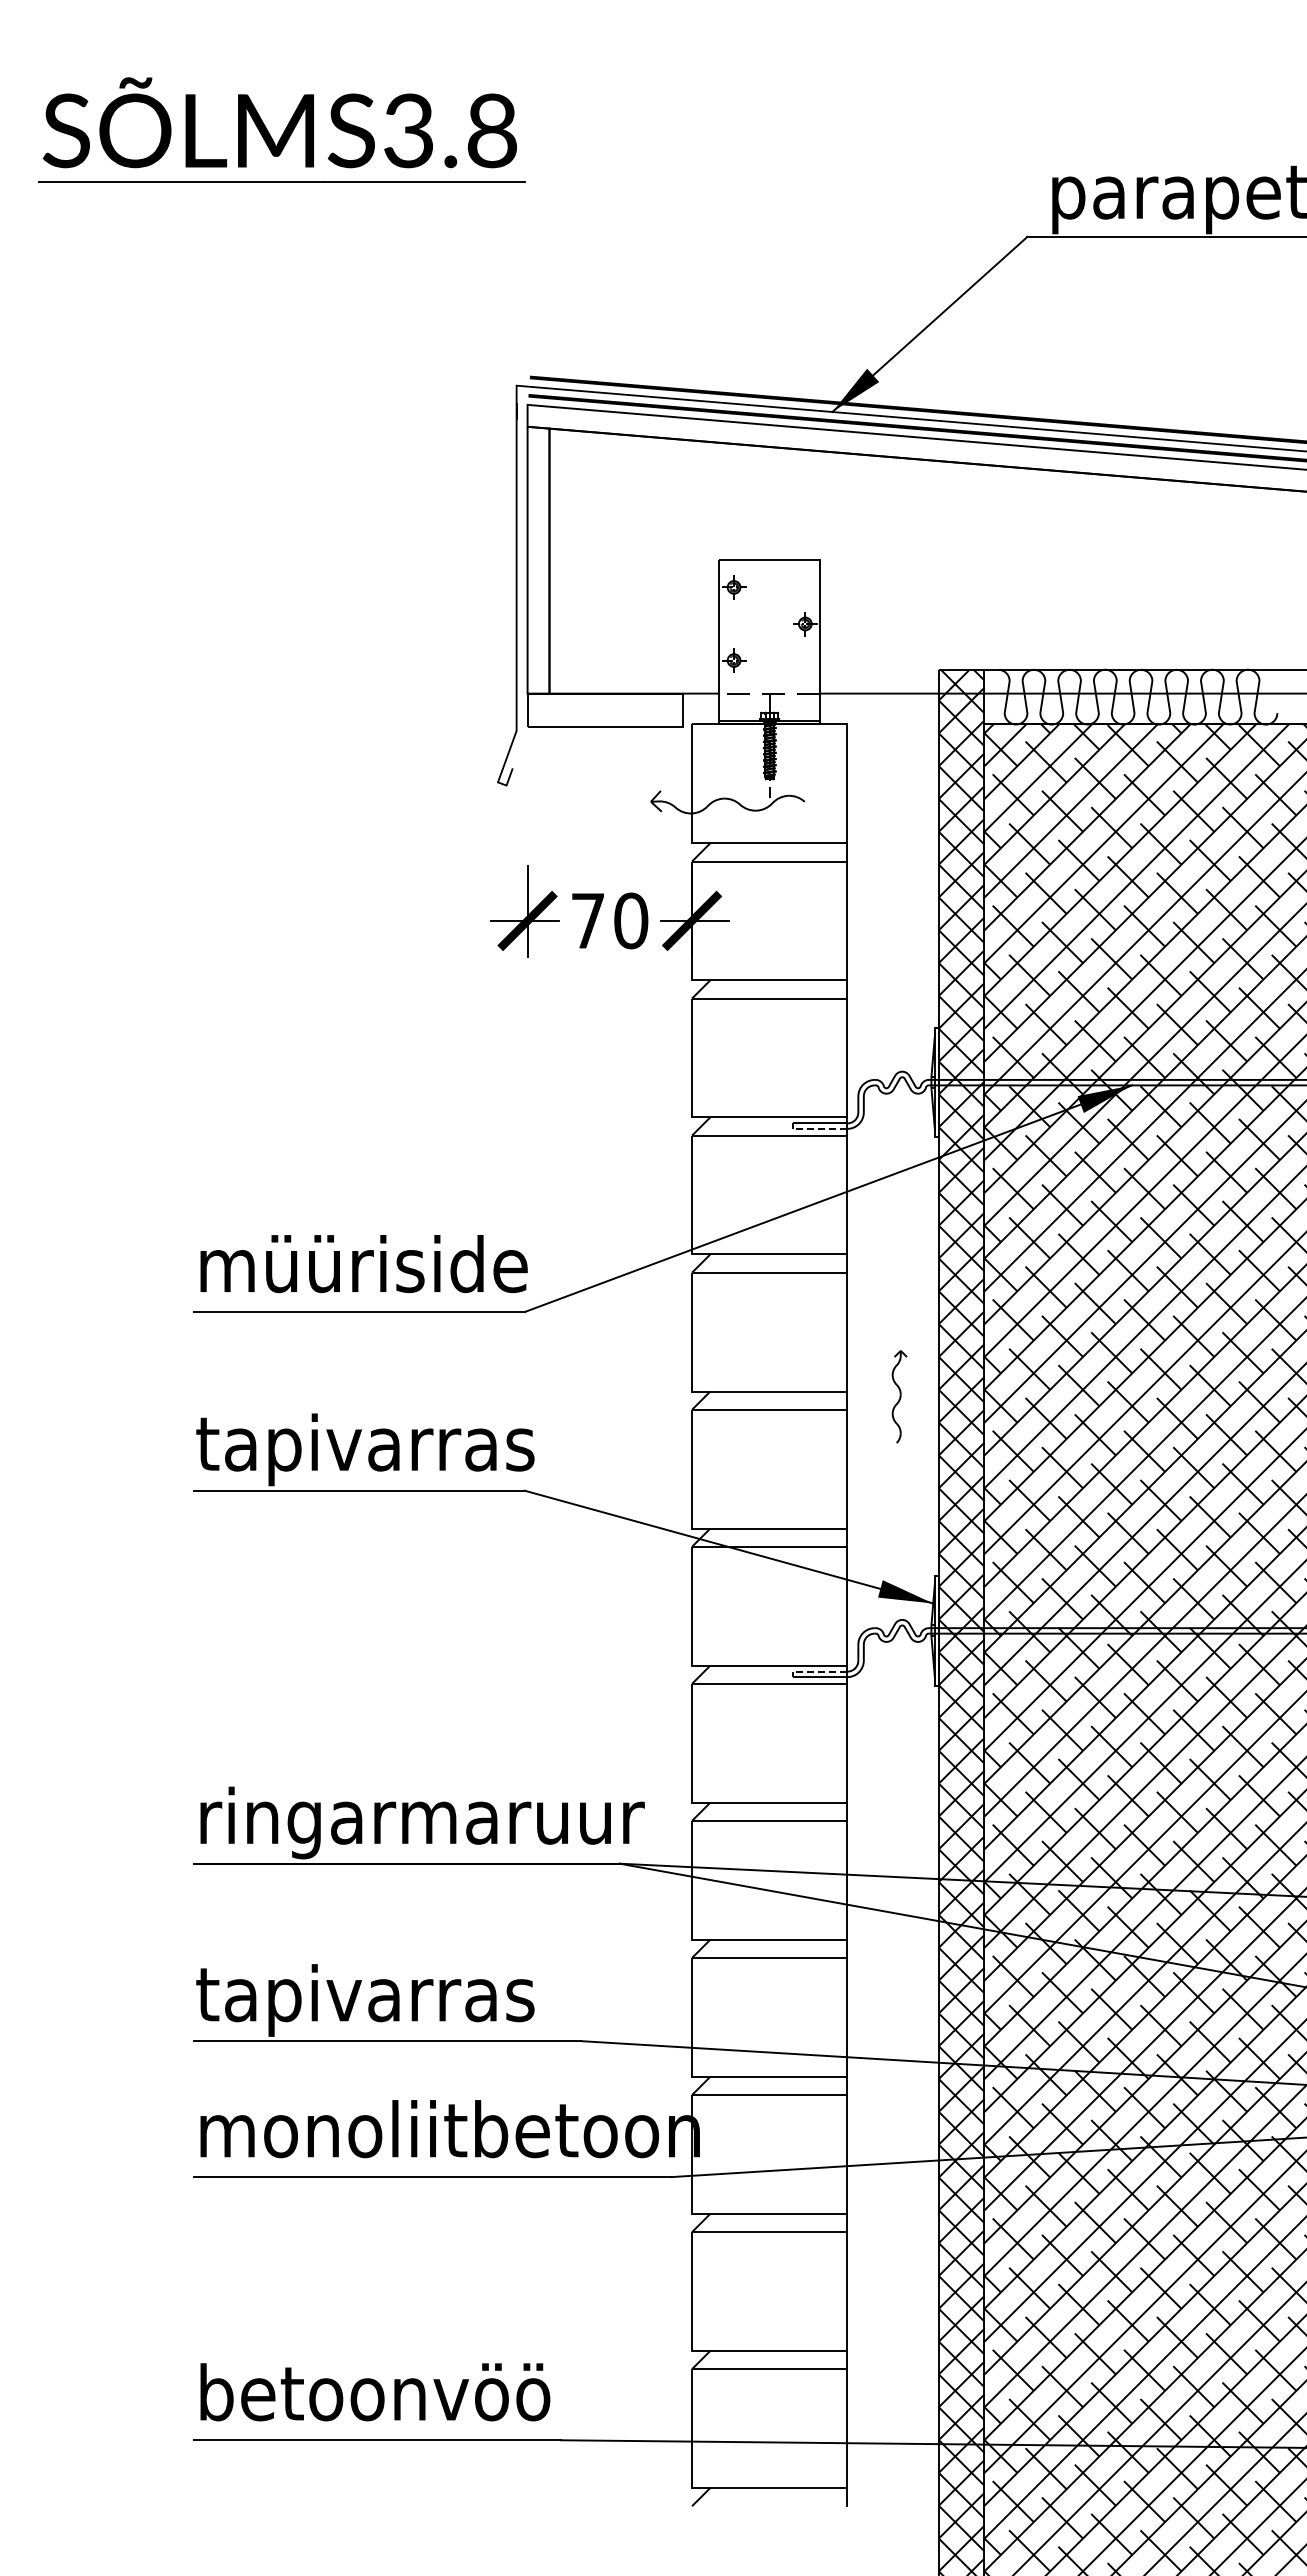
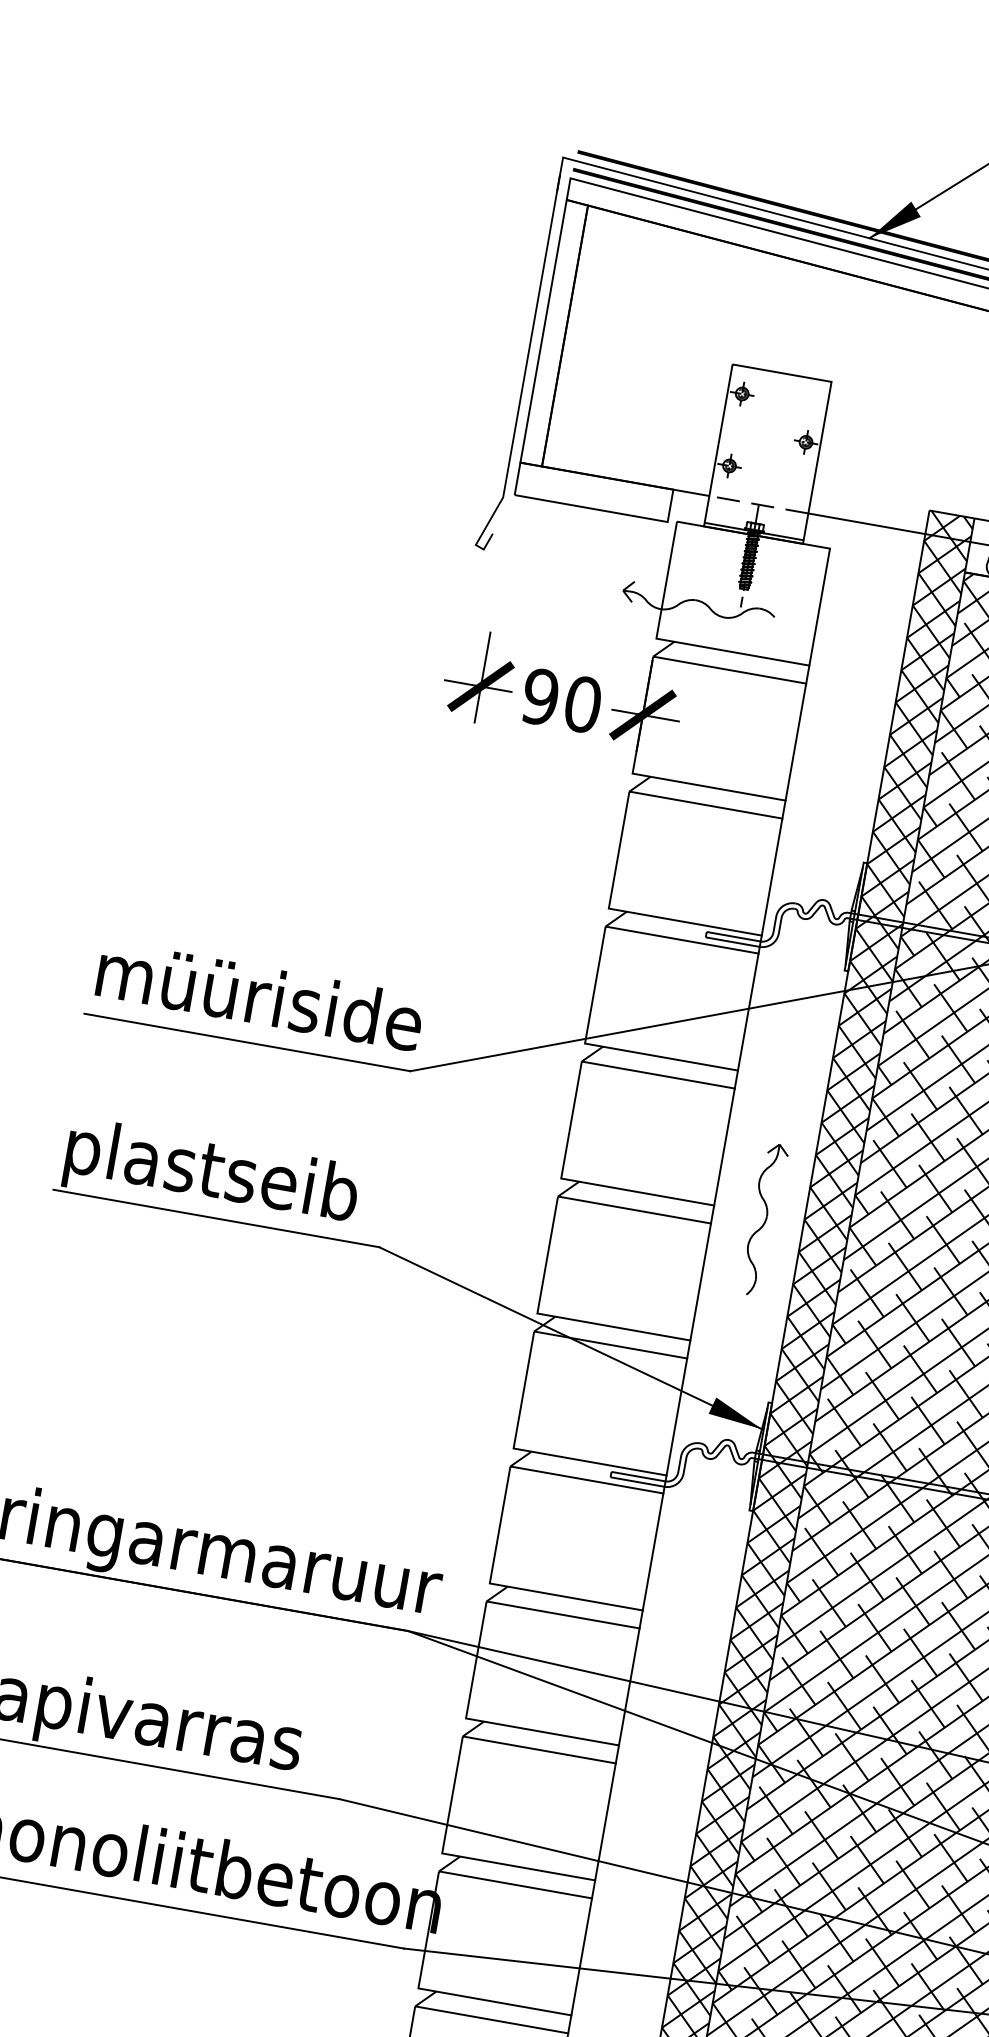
text: (587, 920) -> (540, 696), 70 -> 90
line: (819, 1128) -> (732, 941), dashed -> solid
part: (899, 1396) -> (764, 1219), size x1.67
text: (365, 1449) -> (229, 1178), tapivarras -> plastseib
line: (819, 1671) -> (638, 1476), dashed -> solid

